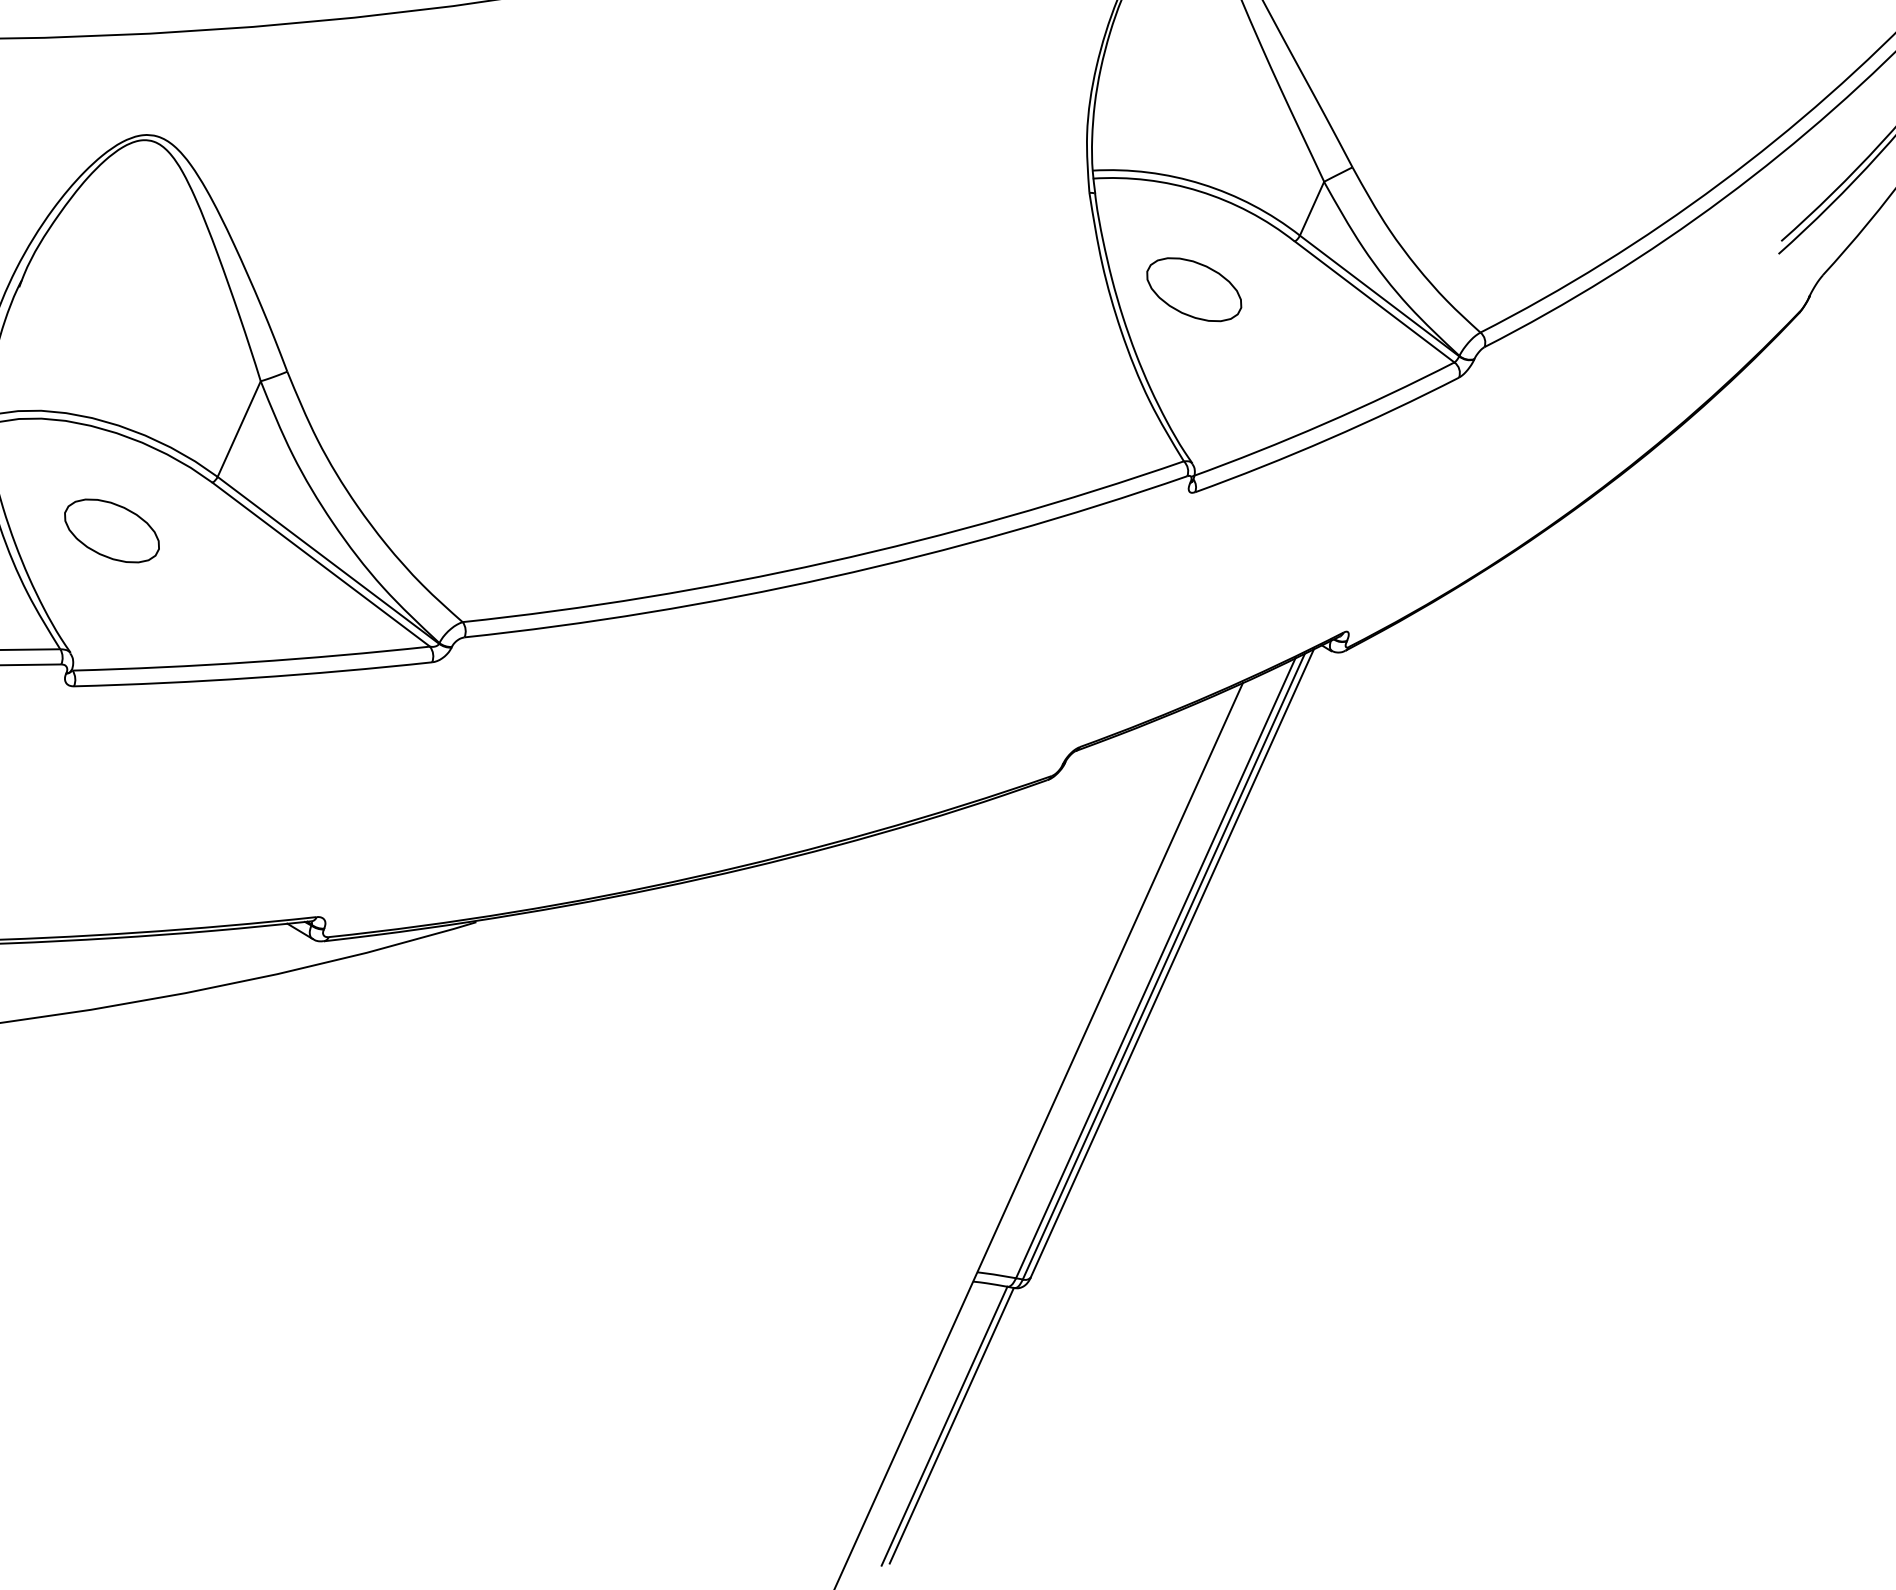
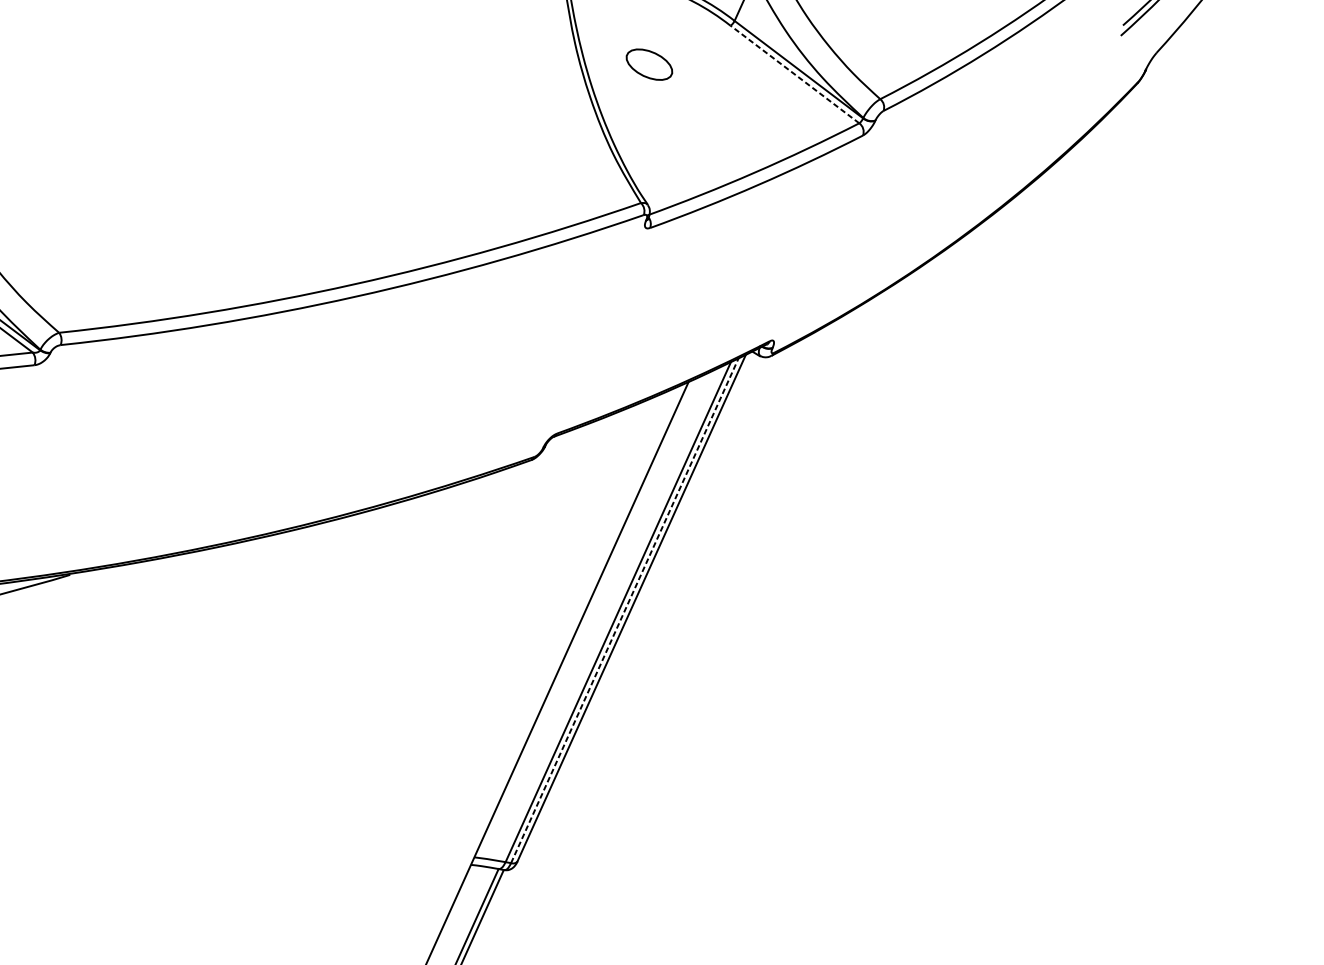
part: (1194, 289) -> (649, 64), size x0.6
line: (1374, 301) -> (794, 74), solid -> dashed
line: (1164, 966) -> (625, 610), solid -> dashed

